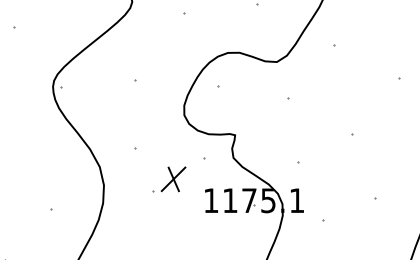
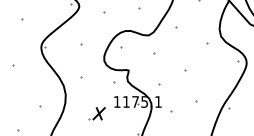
part: (168, 178) -> (96, 113), moved

